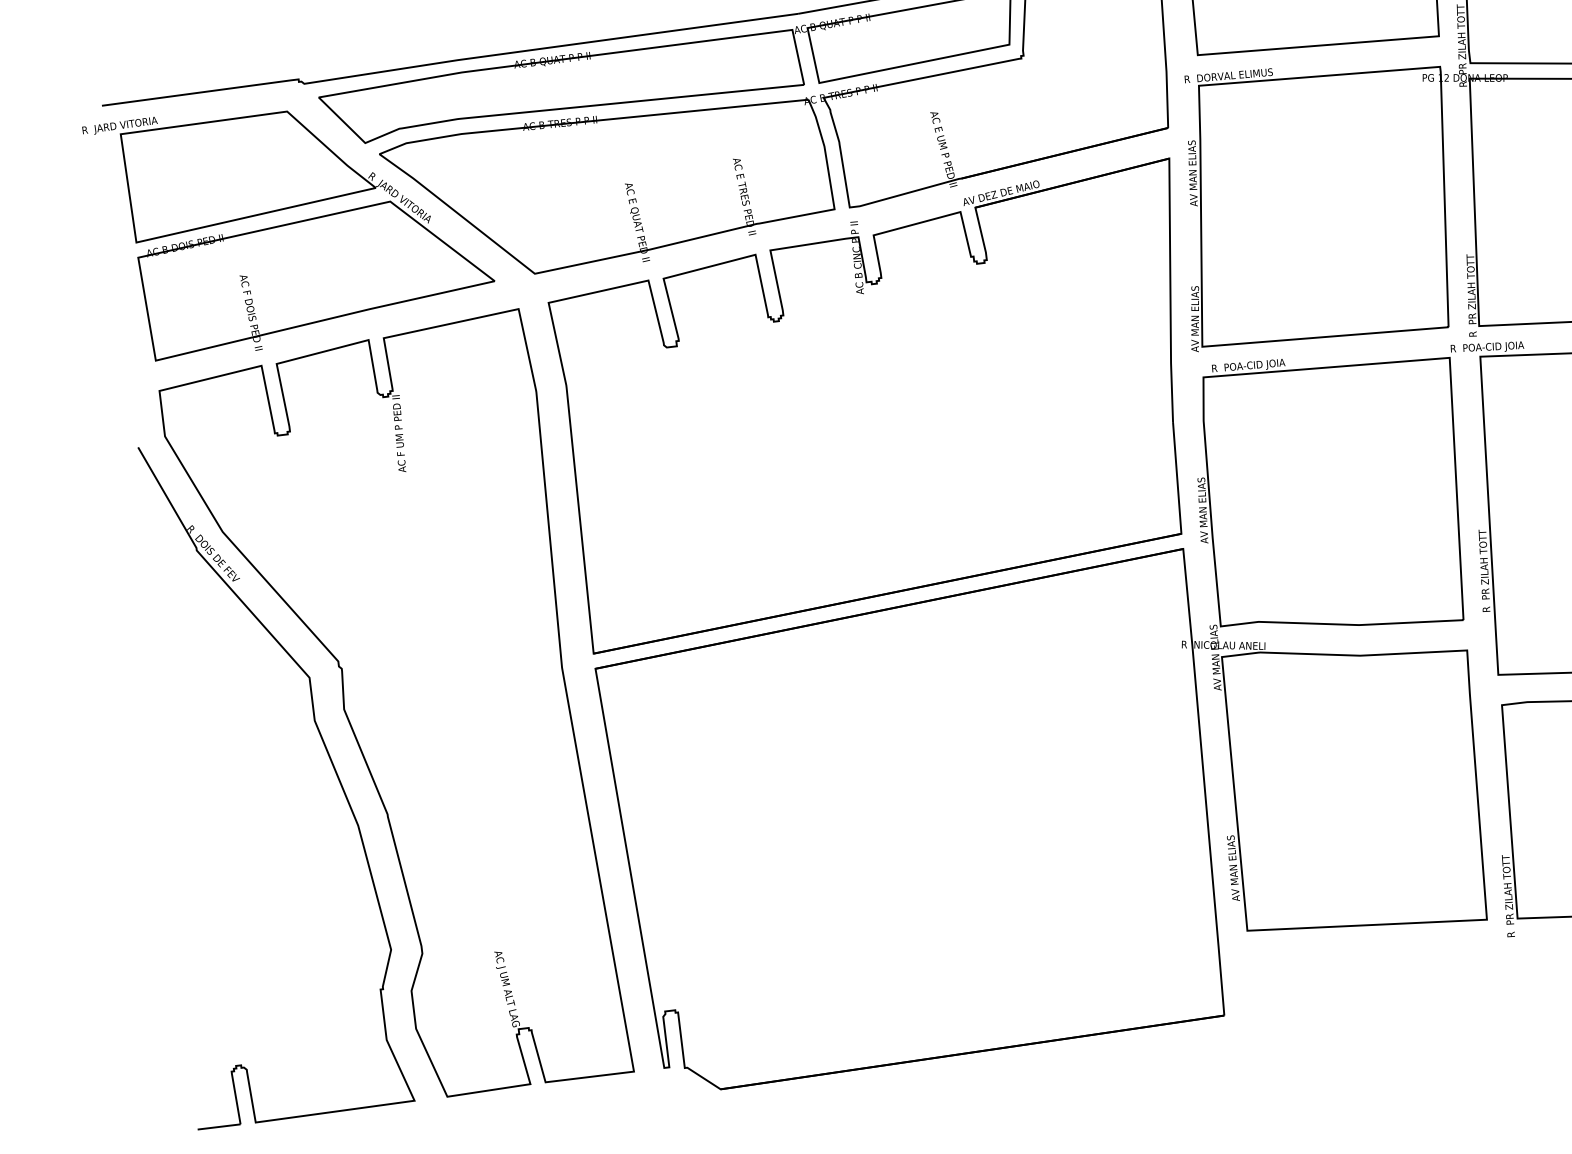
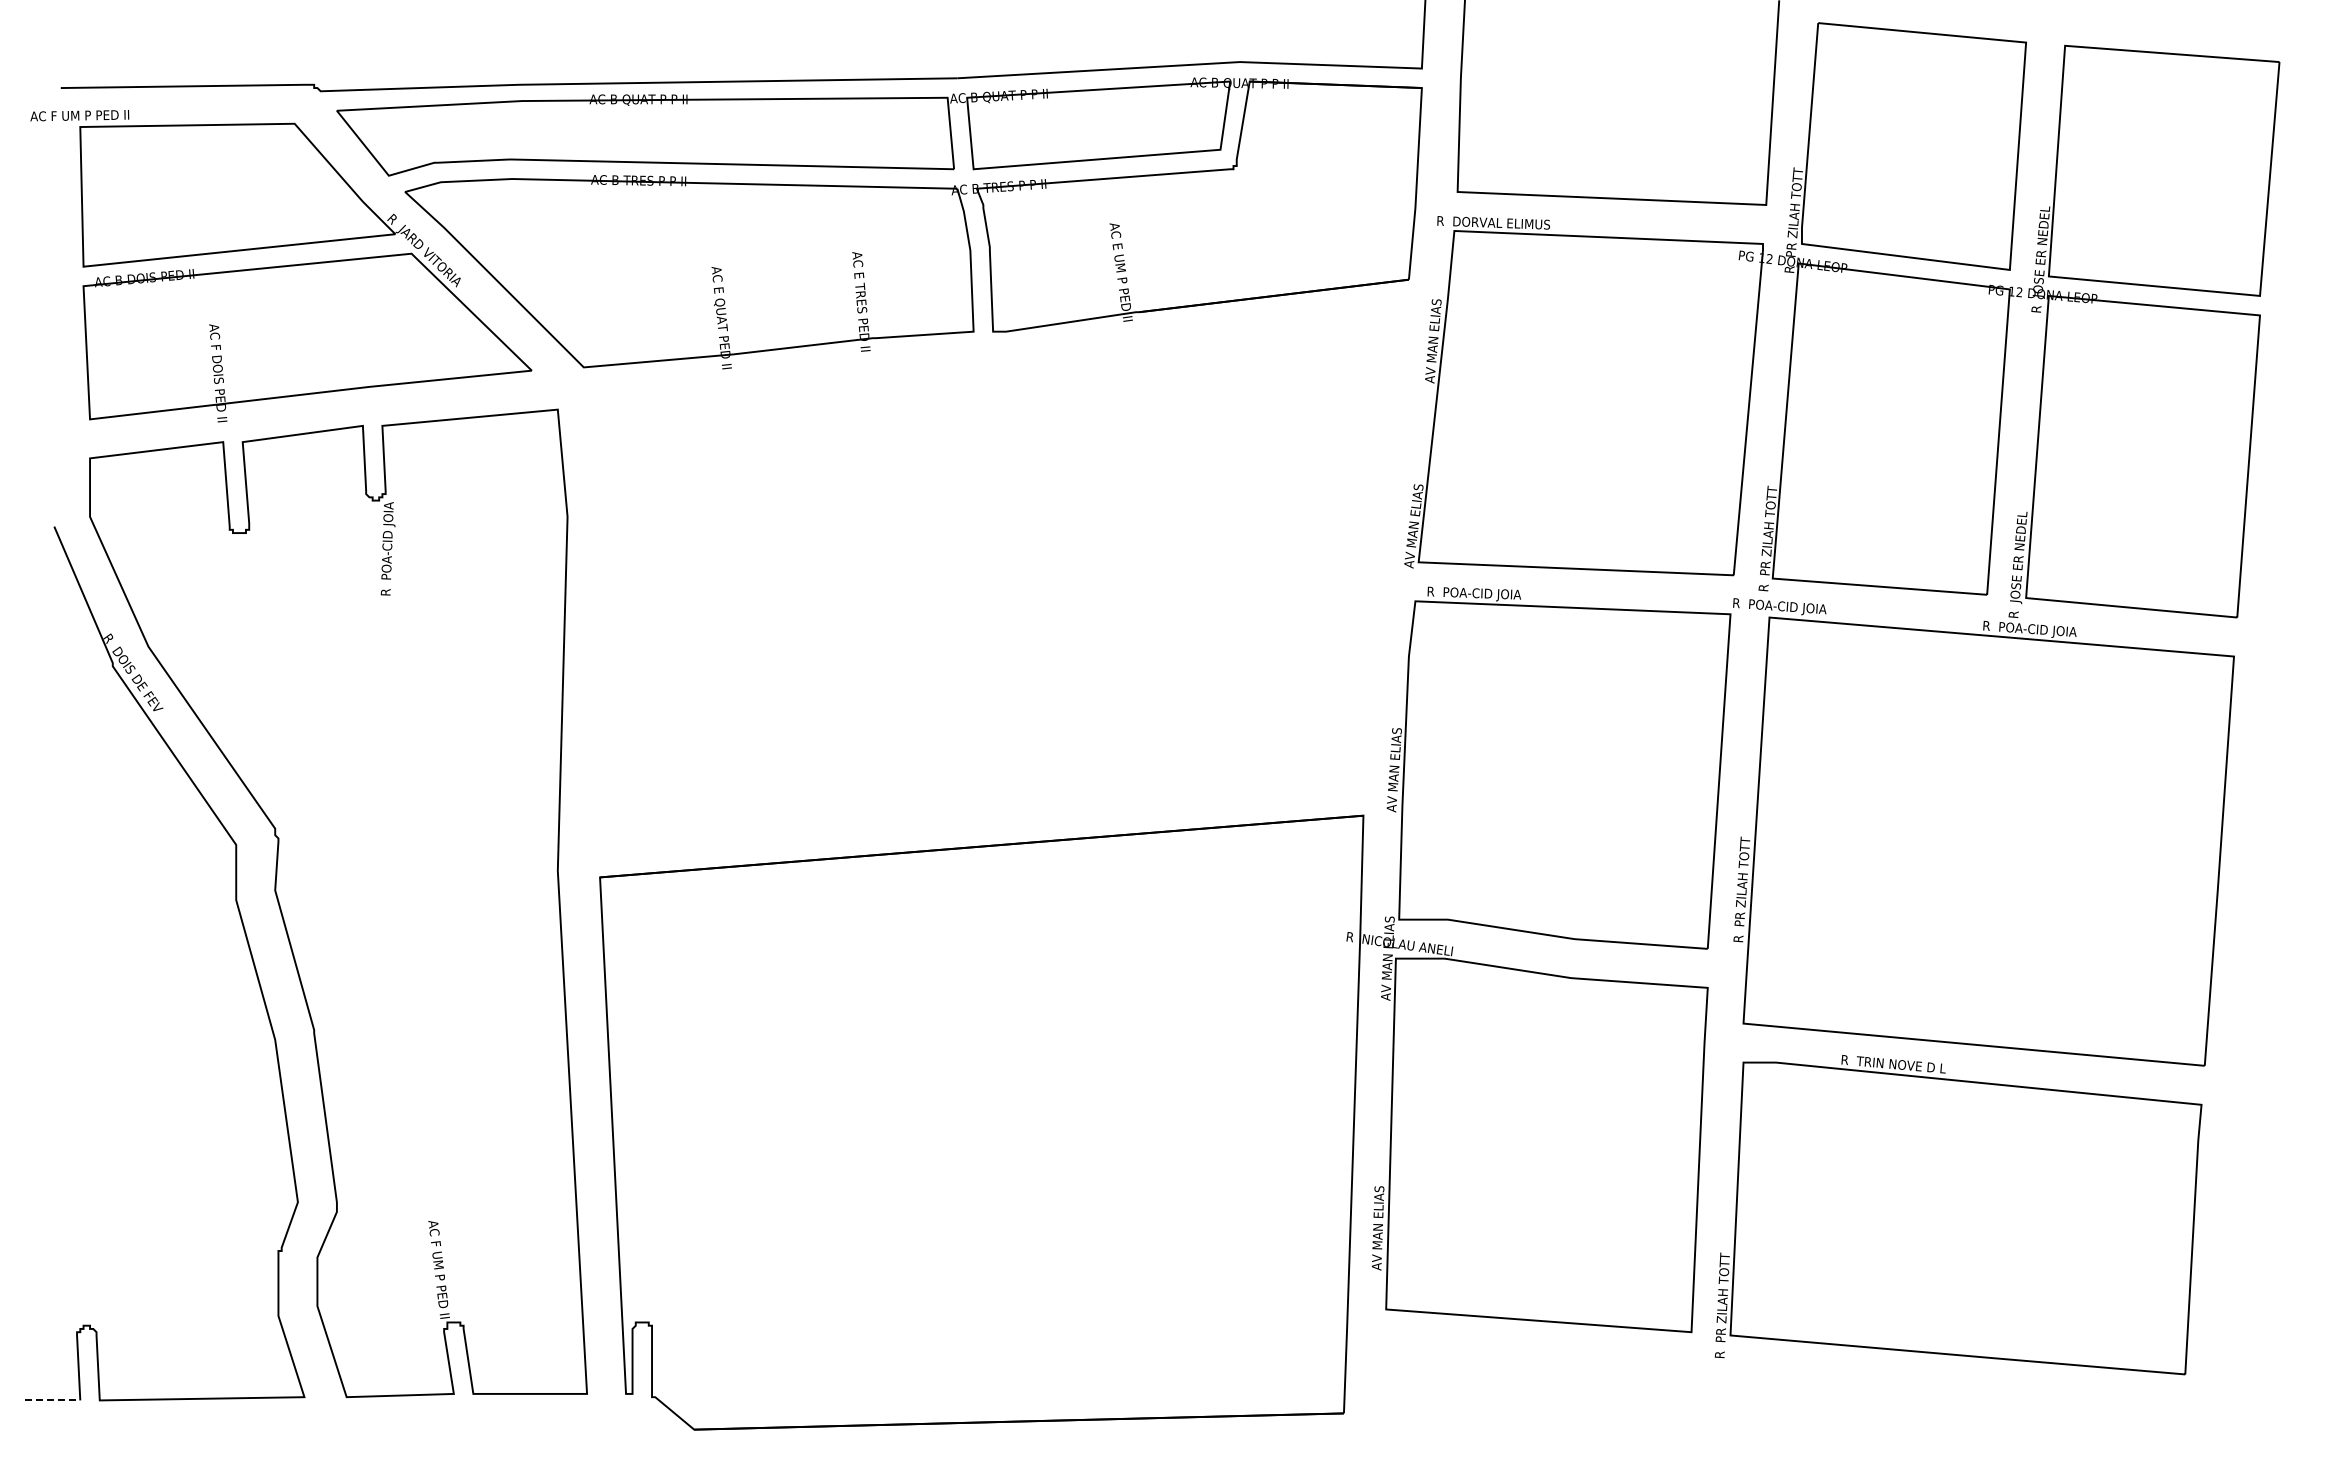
text: (119, 126) -> (79, 116), R  JARD VITORIA -> AC F UM P PED II
part: (879, 405) -> (1000, 587), removed
text: (399, 433) -> (387, 549), AC F UM P PED II -> R  POA-CID JOIA
text: (506, 988) -> (438, 1269), AC J UM ALT LAG -> AC F UM P PED II
line: (218, 1127) -> (52, 1400), solid -> dashed

